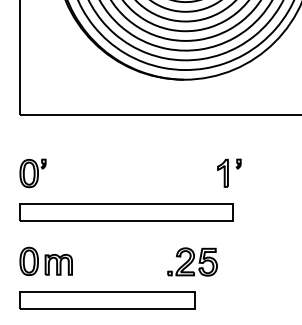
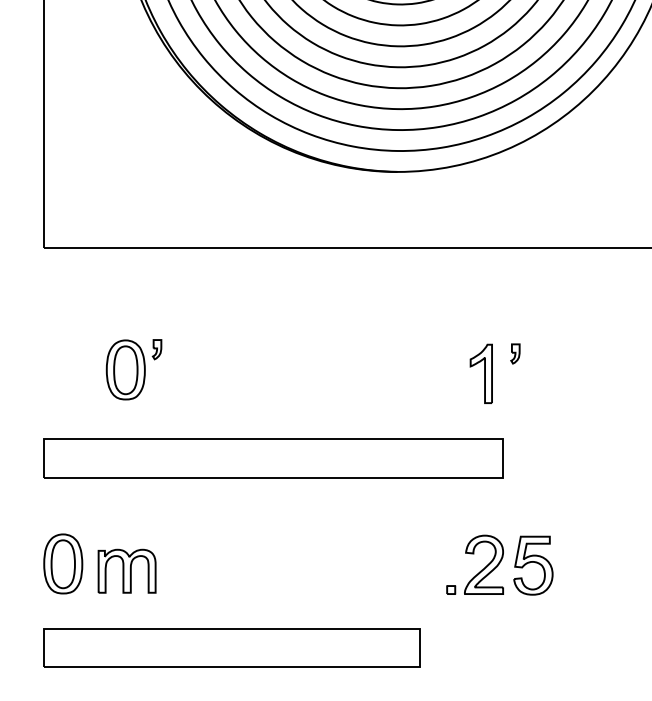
part: (32, 173) -> (132, 369), moved
part: (192, 261) -> (499, 564), moved

